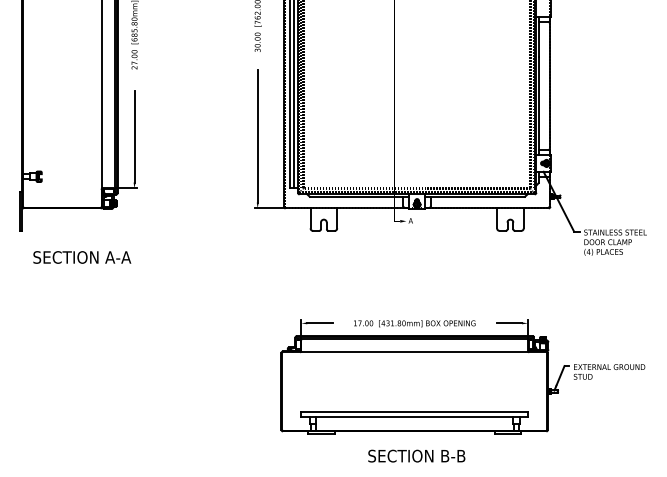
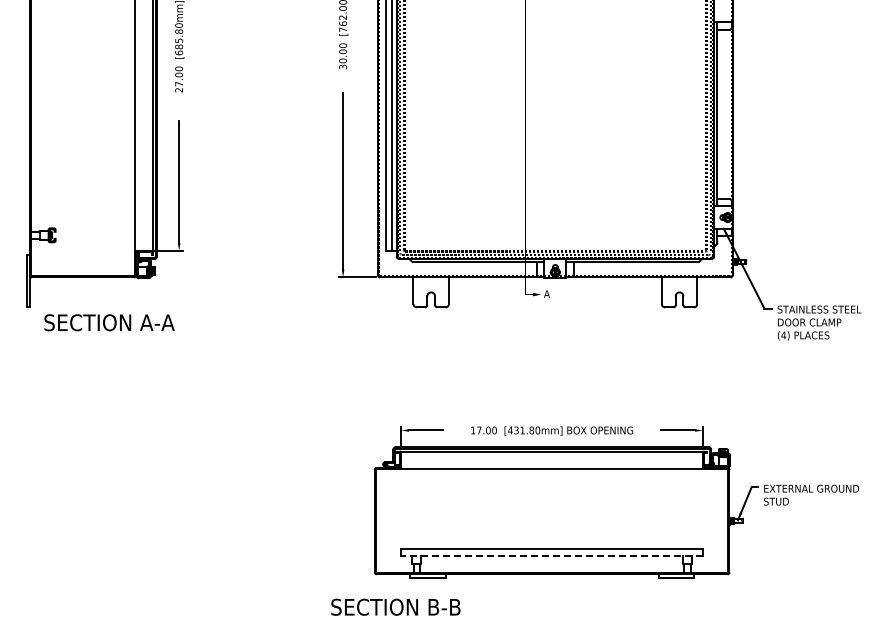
text: (82, 257) -> (109, 322), moved
line: (414, 417) -> (552, 555), solid -> dashed
text: (416, 455) -> (395, 606), moved

